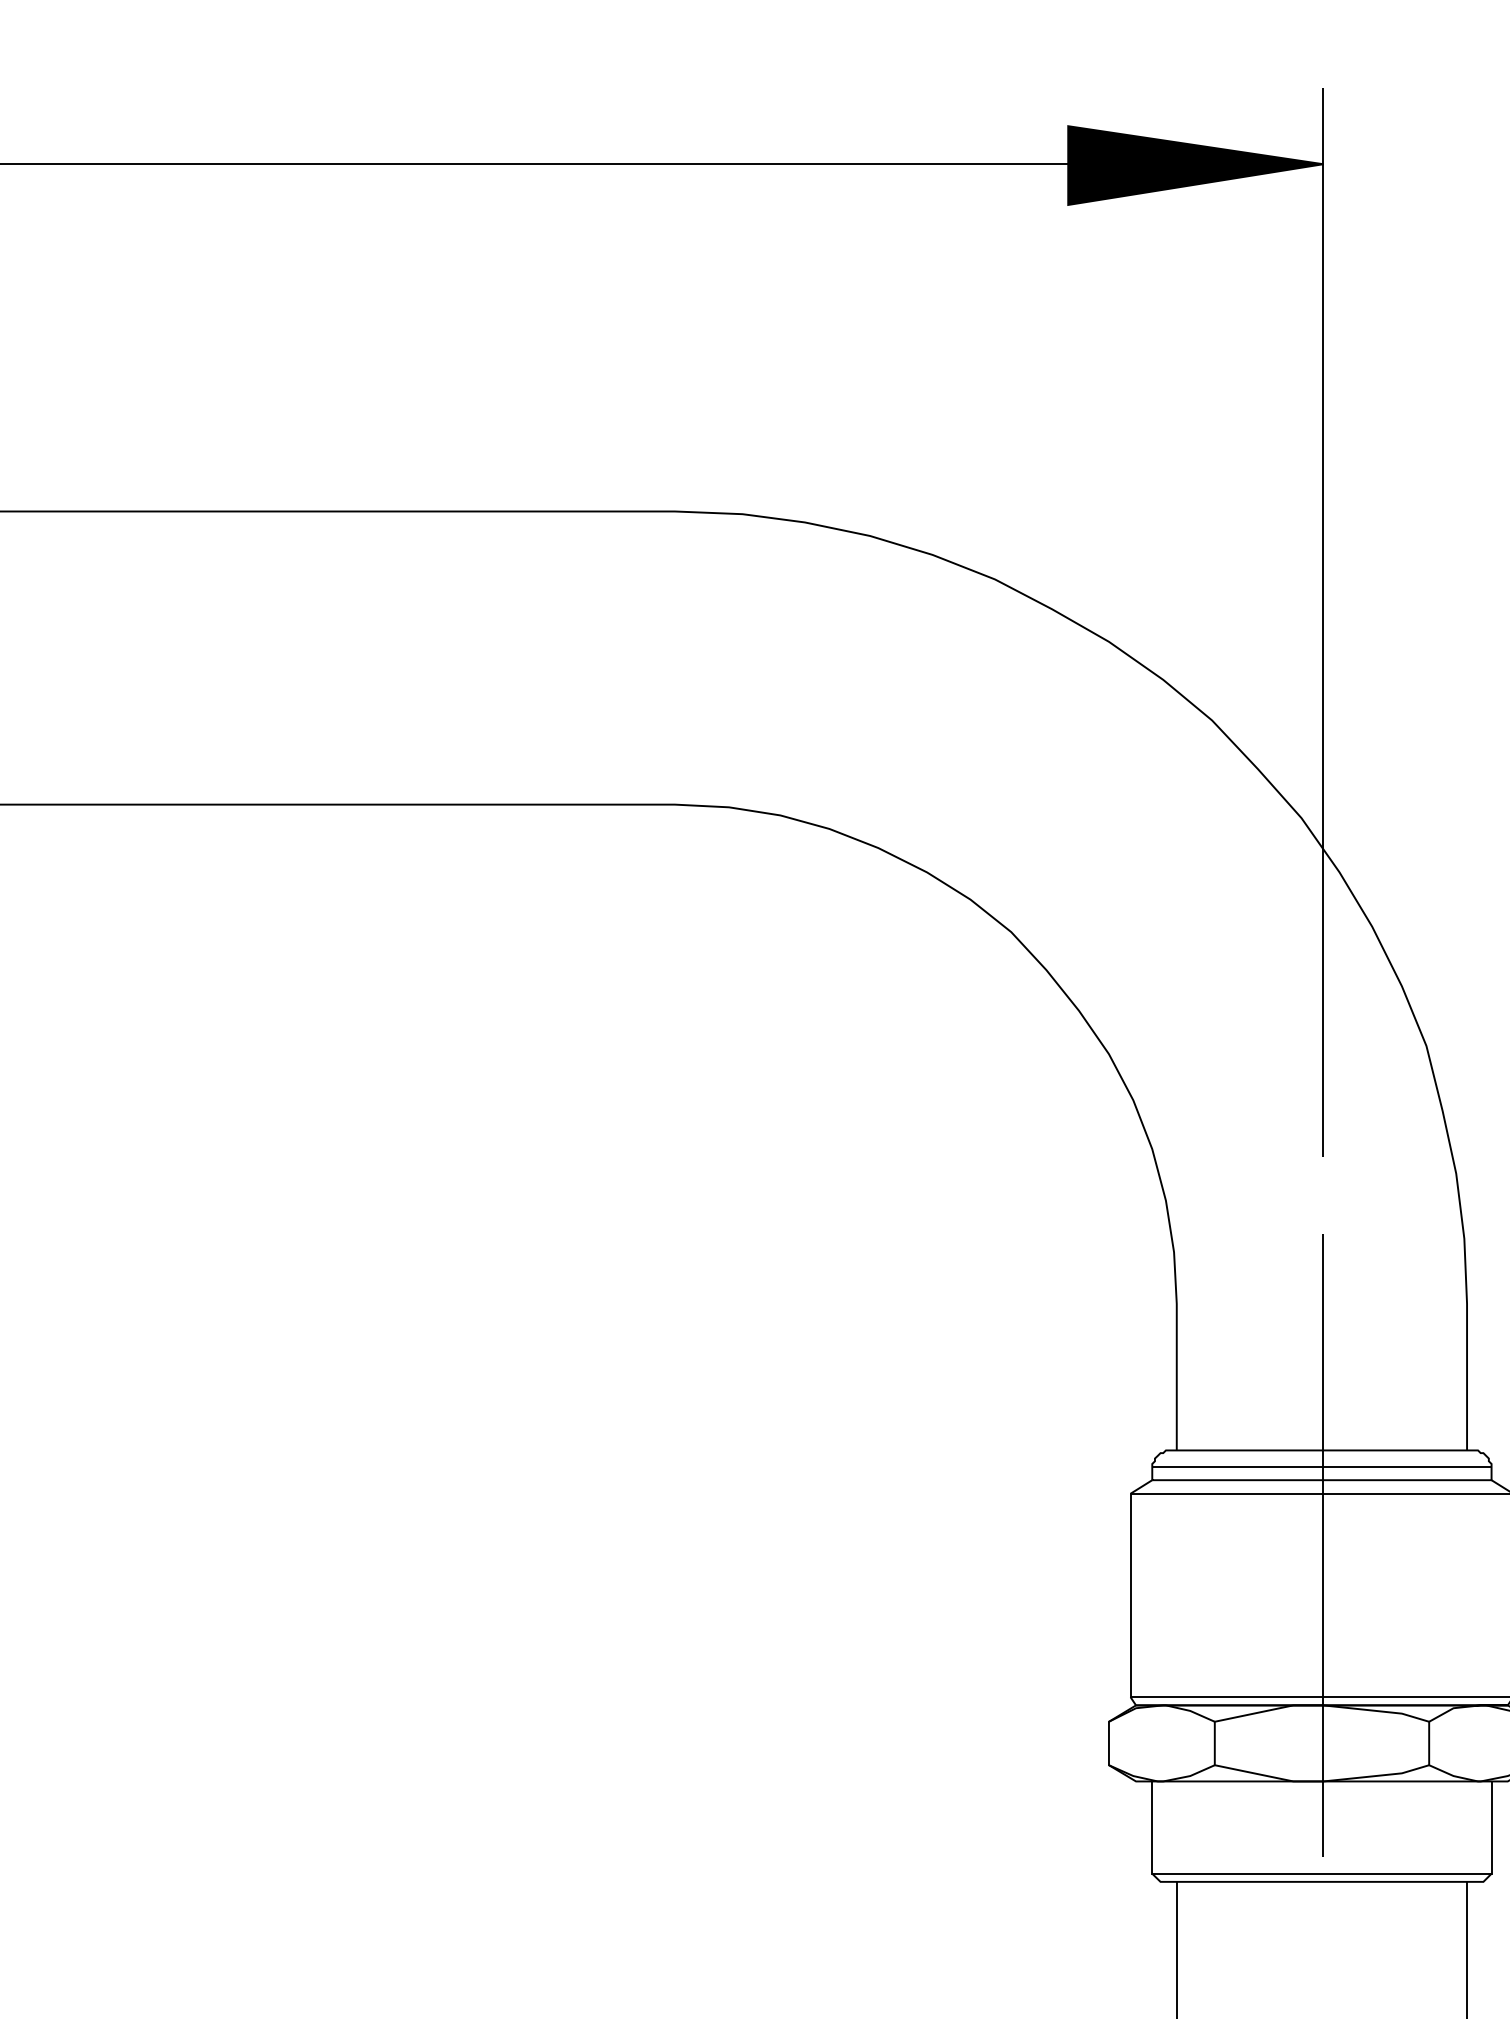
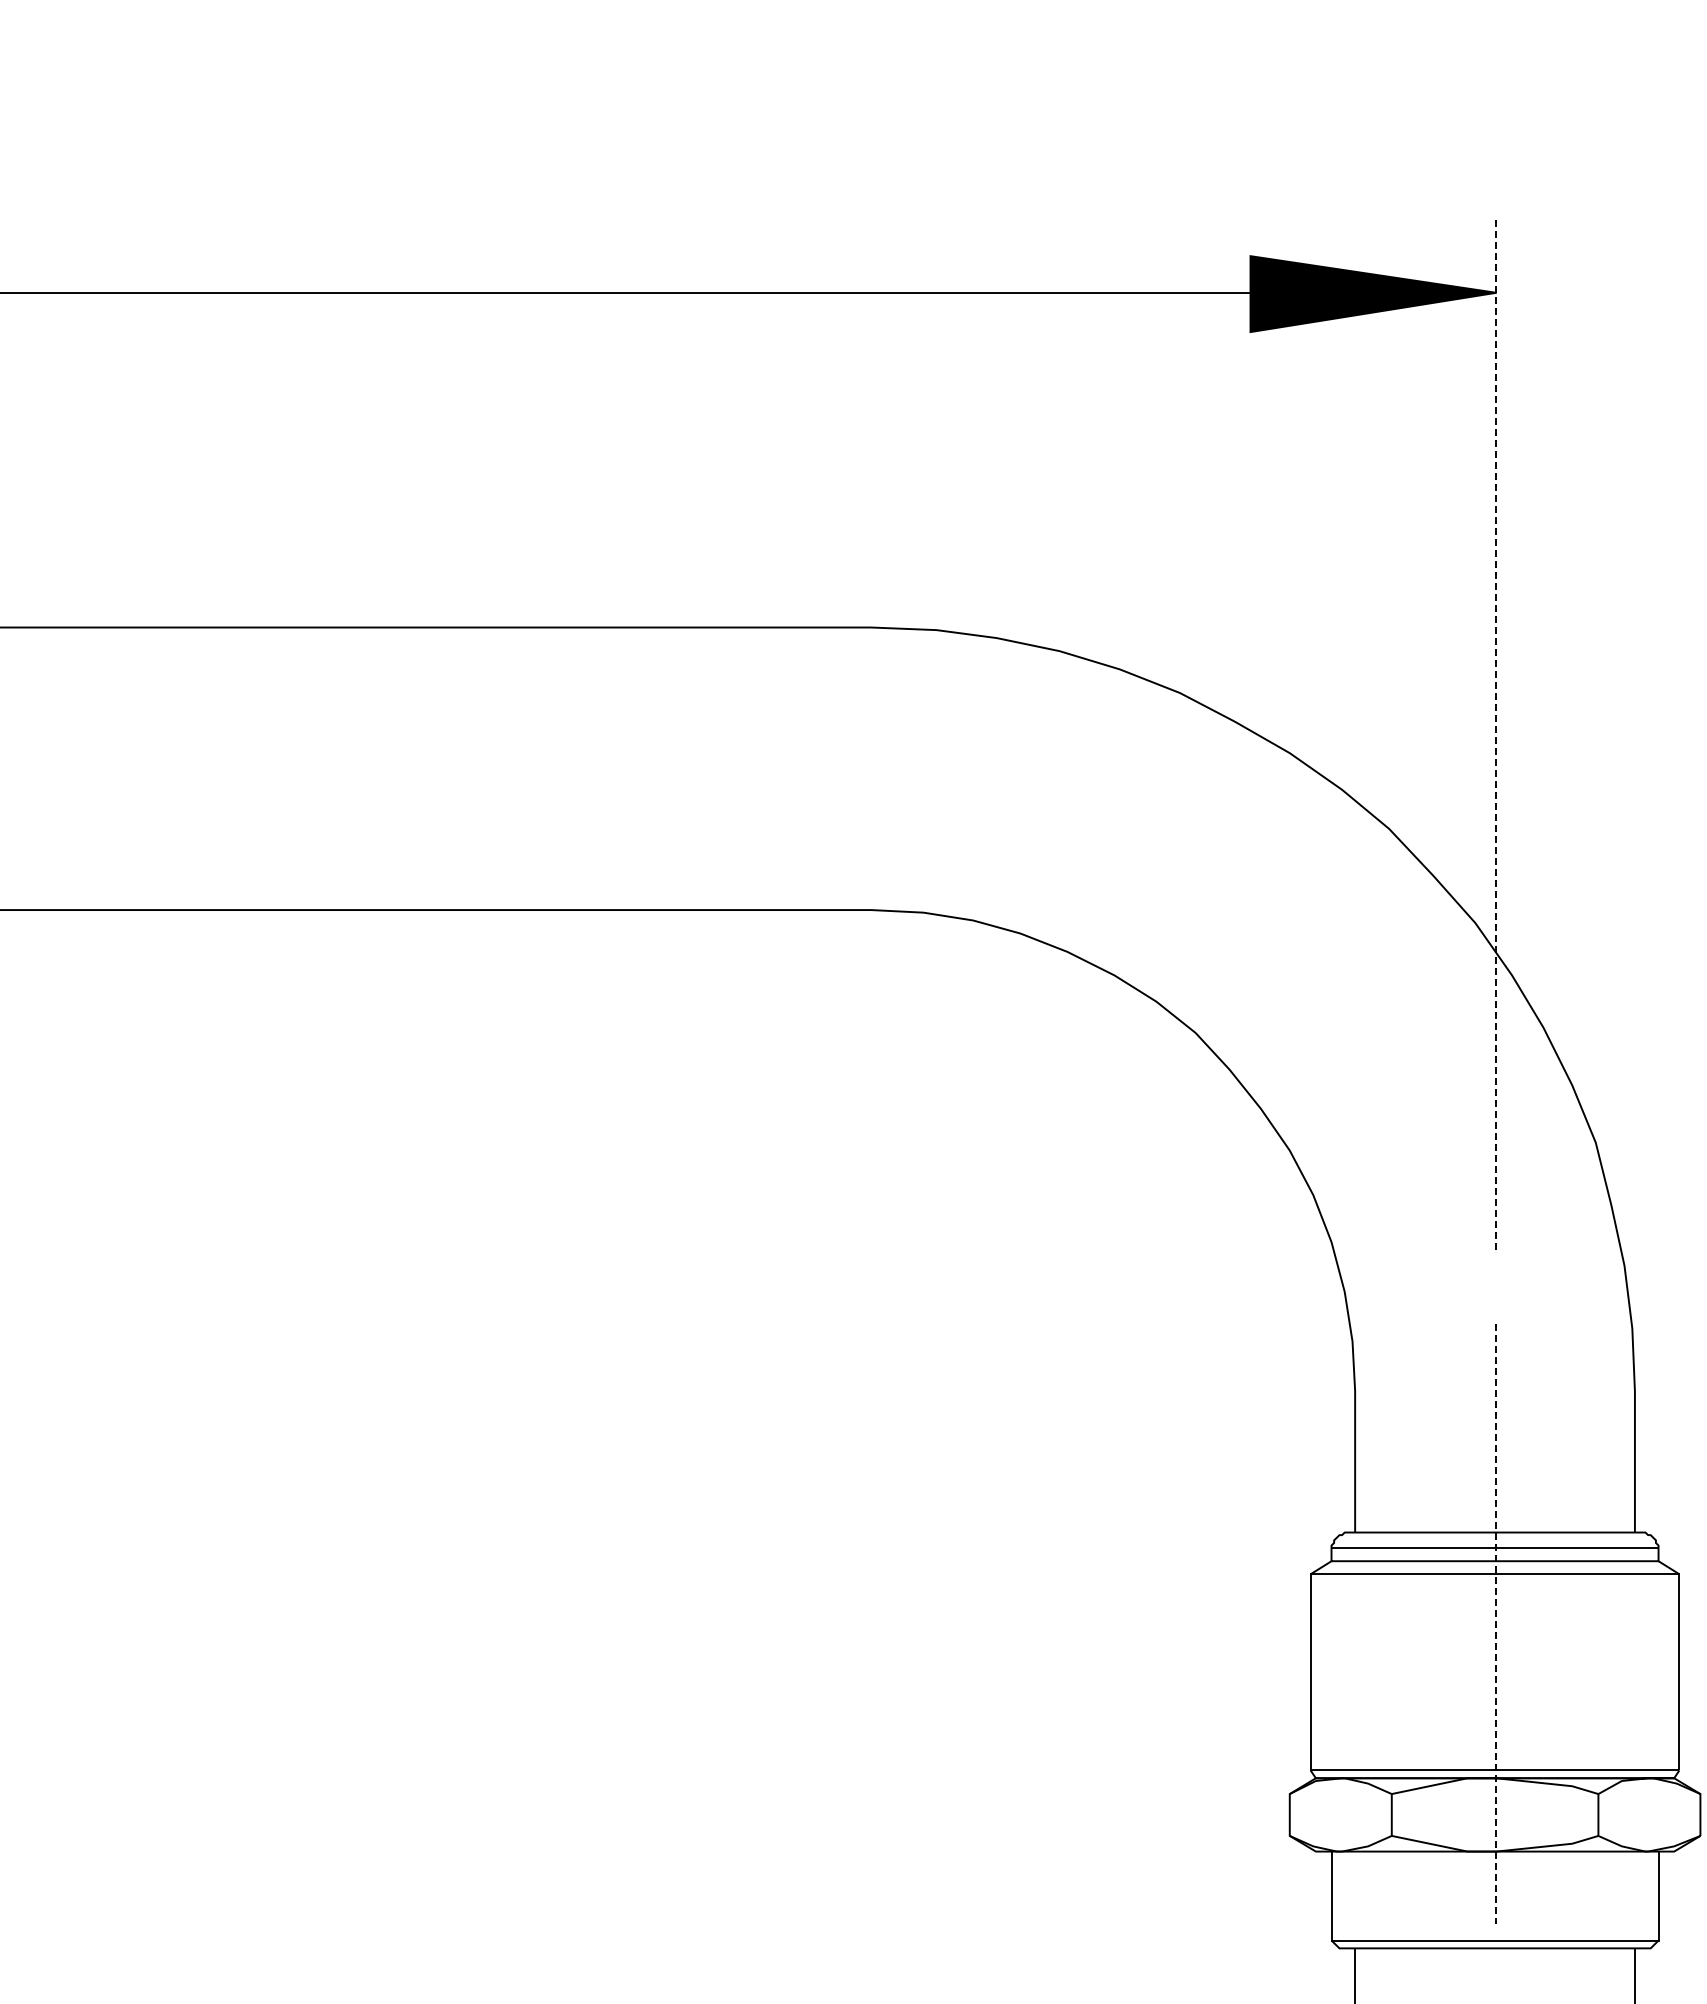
line: (1323, 622) -> (1496, 734), solid -> dashed
line: (1323, 1545) -> (1496, 1624), solid -> dashed

